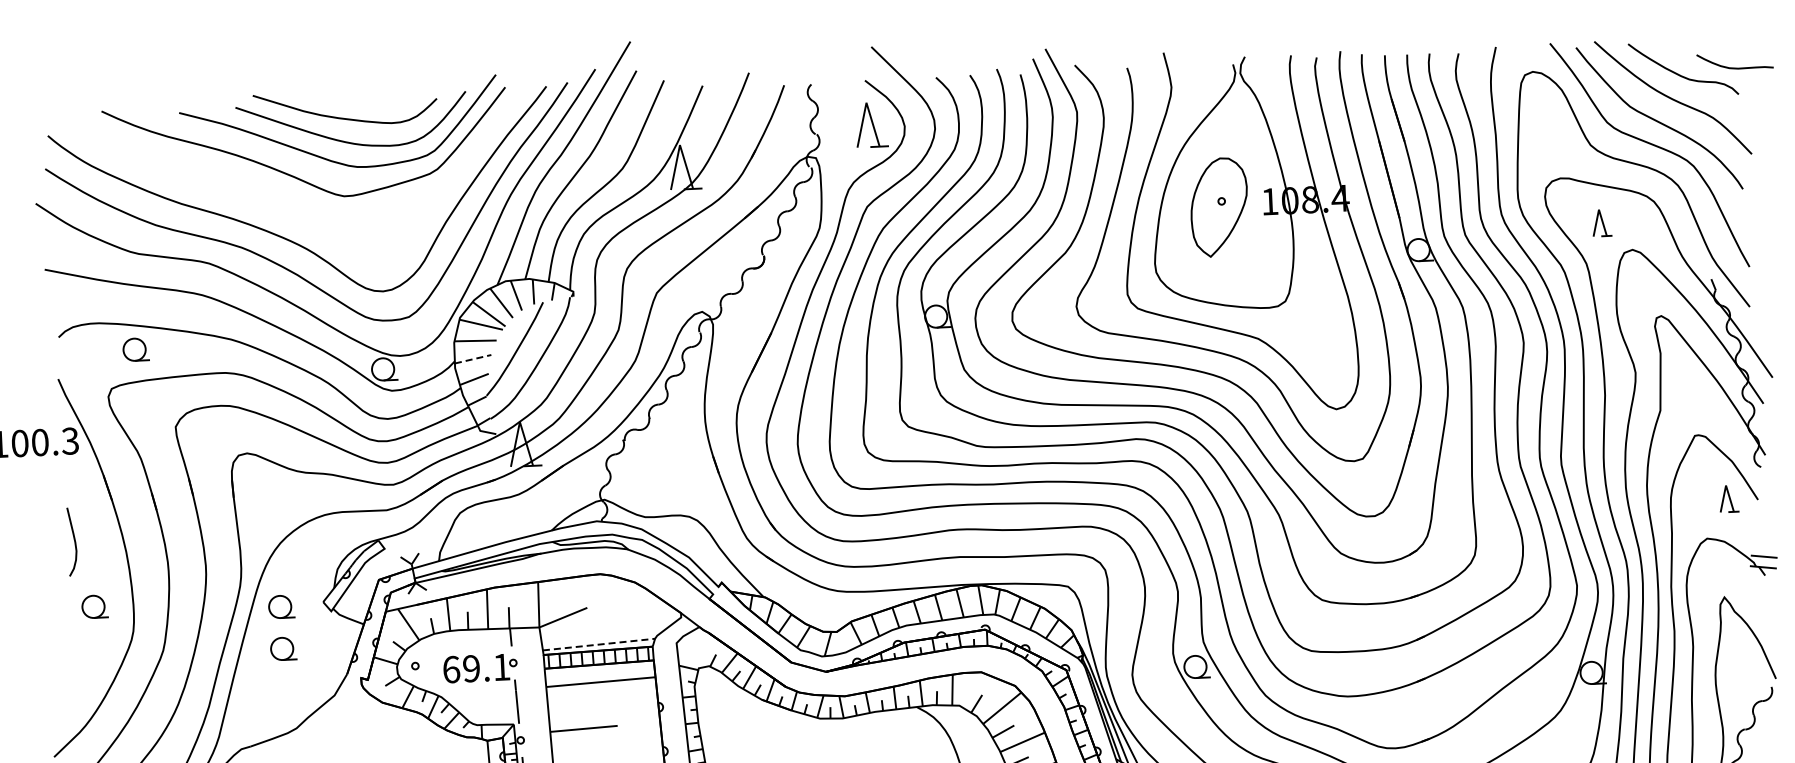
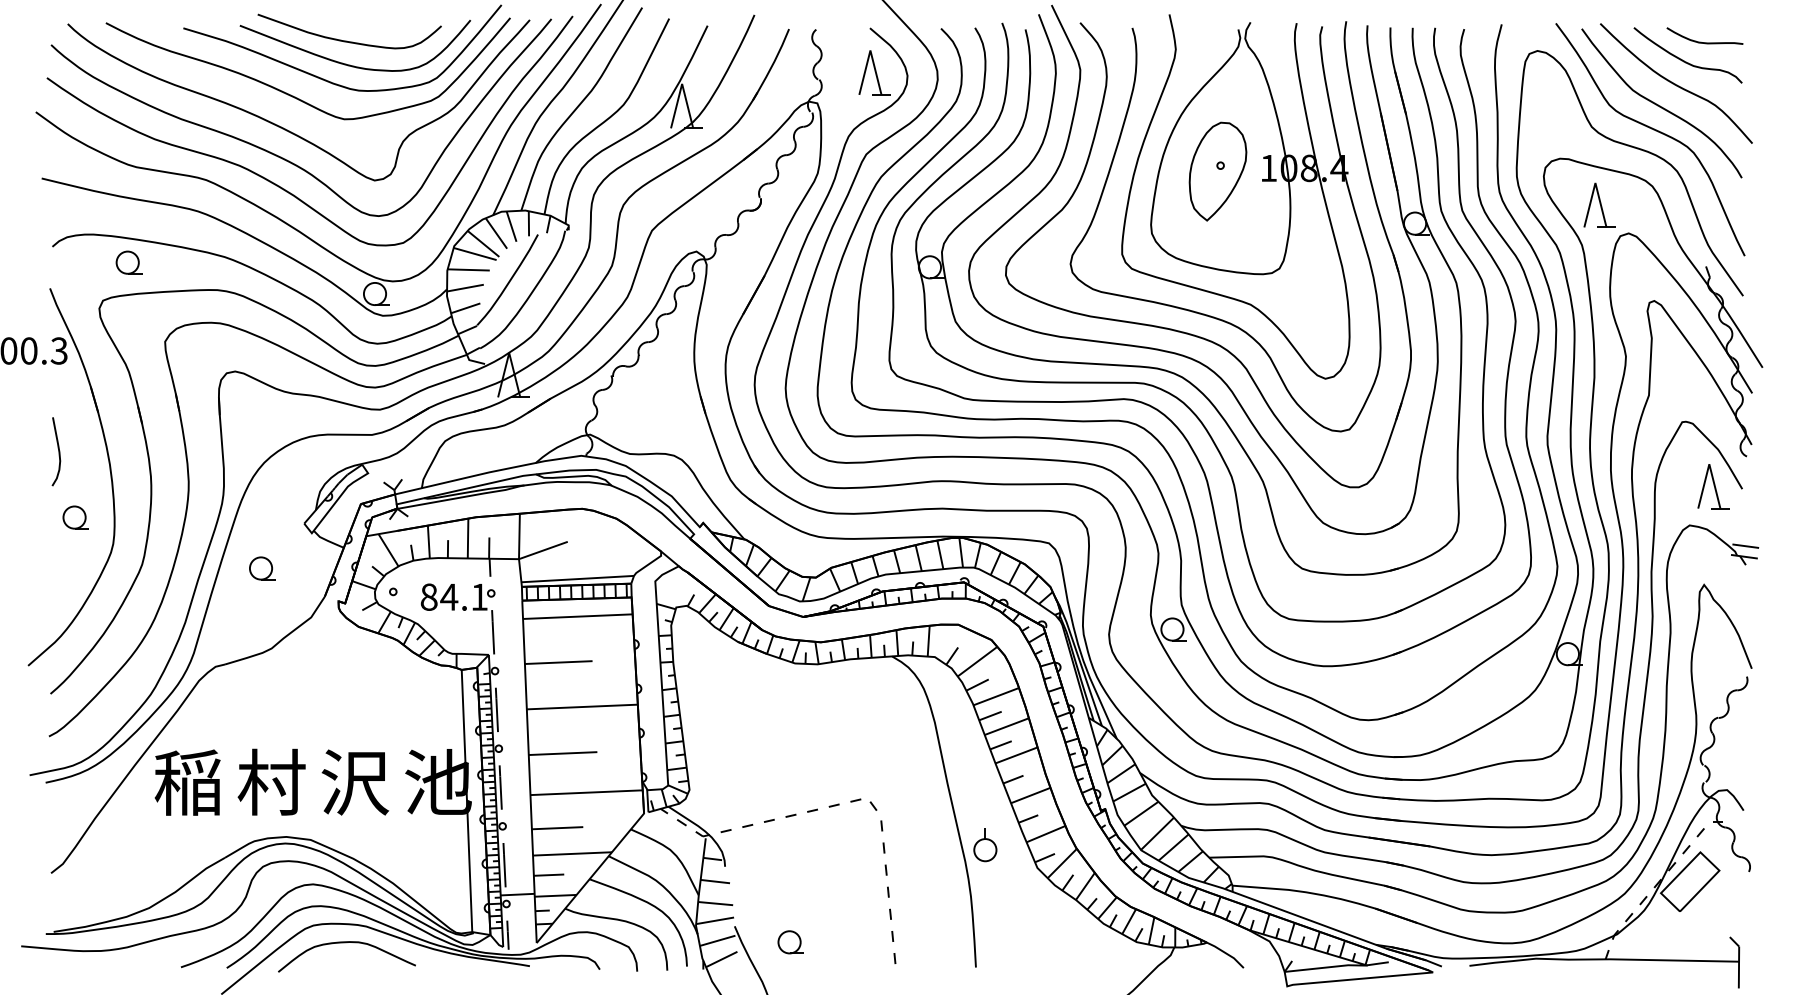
curve: (1731, 67) -> (1701, 41), moved
curve: (285, 208) -> (285, 128), added
part: (1602, 222) -> (1599, 204), size x1.67
line: (473, 359) -> (465, 288), dashed -> solid
part: (1729, 498) -> (1713, 486), size x1.67
part: (281, 606) -> (262, 526), removed
line: (599, 644) -> (578, 579), dashed -> solid
text: (461, 668) -> (439, 596), 69.1 -> 84.1

